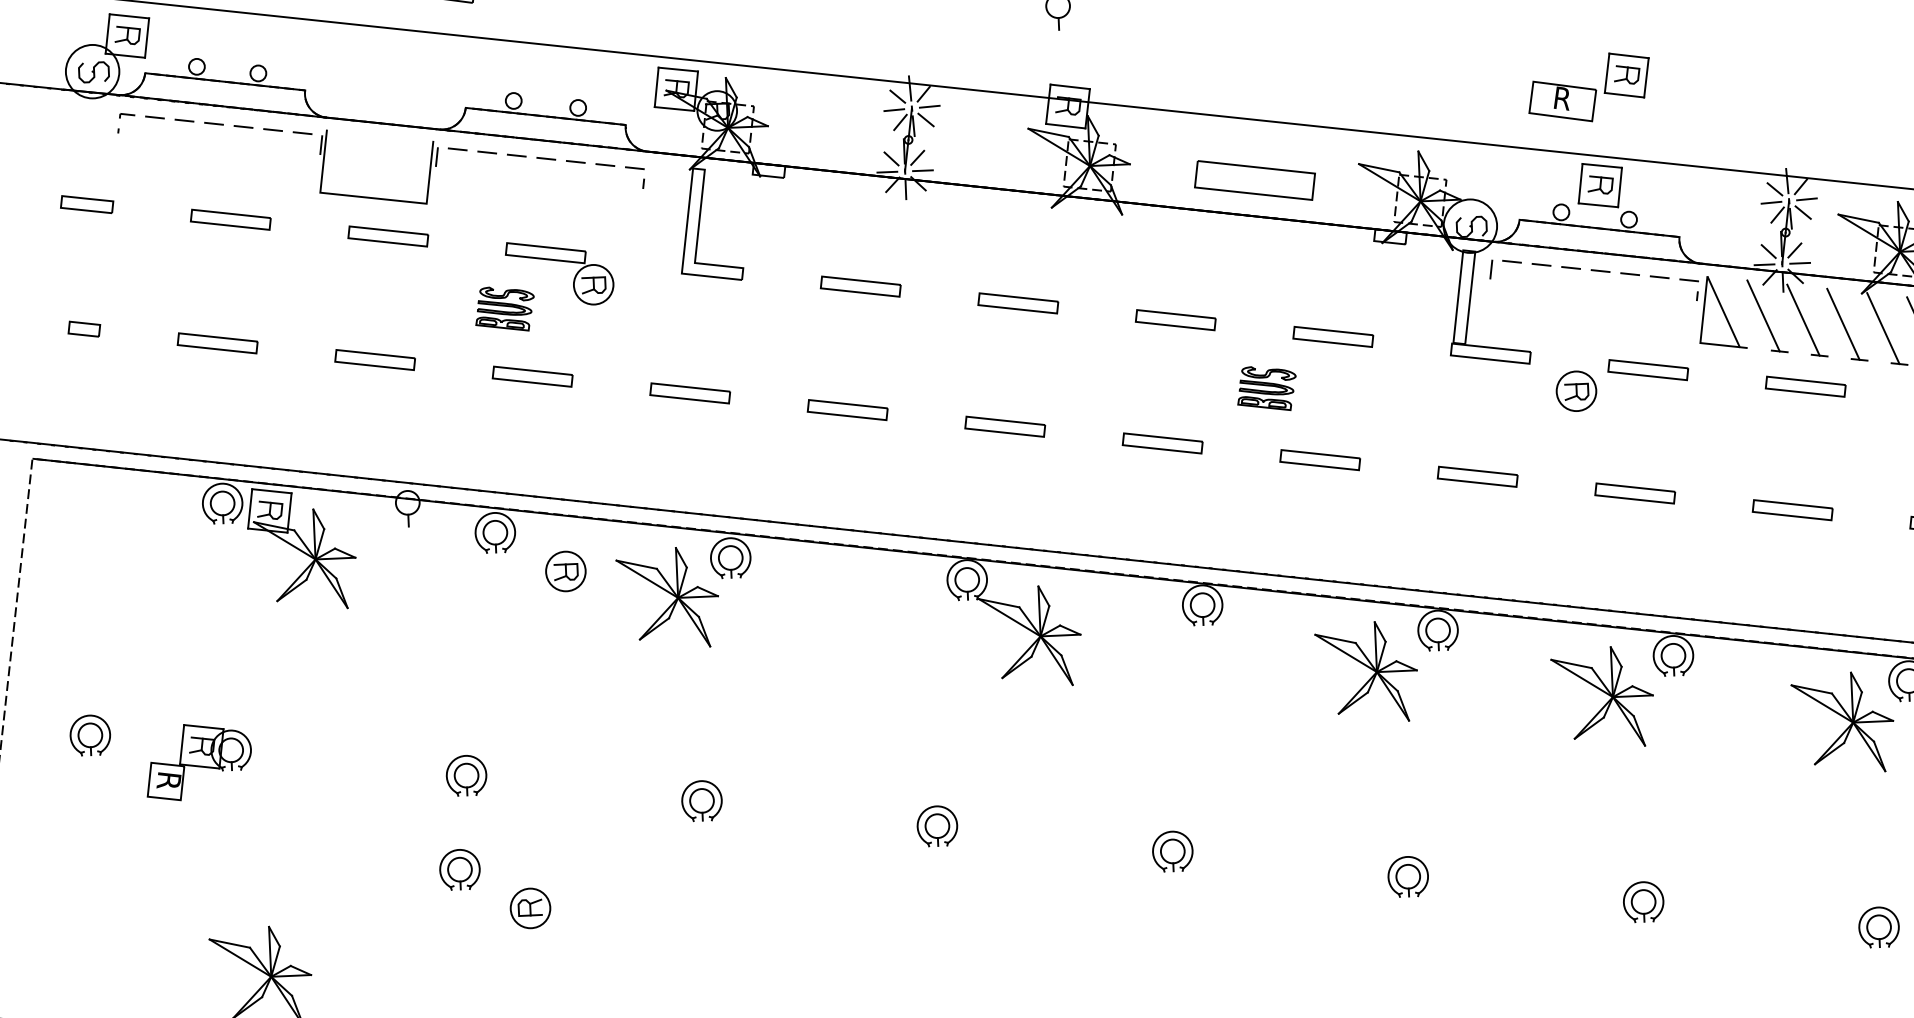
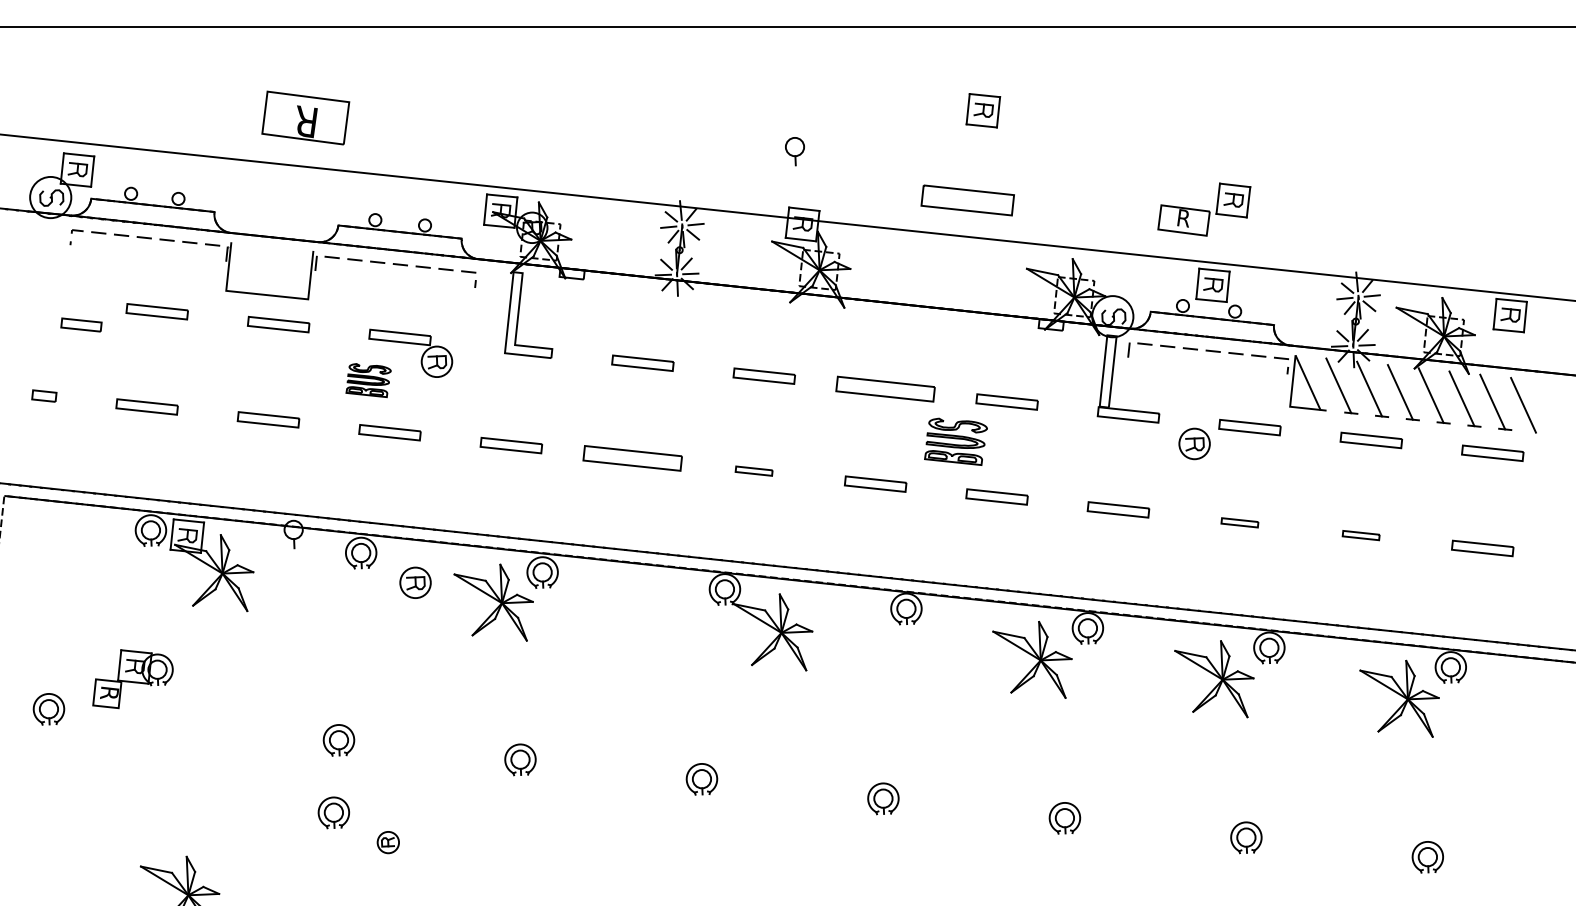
part: (1254, 180) -> (967, 200), moved
part: (87, 203) -> (81, 324), moved
part: (1175, 319) -> (885, 388), size x1.6
part: (1266, 388) -> (955, 441), size x1.4
part: (847, 410) -> (632, 458), size x1.6
part: (1004, 425) -> (753, 470), size x0.6
part: (1634, 493) -> (1239, 522), size x0.6
part: (1791, 510) -> (1360, 535), size x0.6
part: (198, 763) -> (132, 679), moved
part: (530, 908) -> (388, 842), size x0.7

